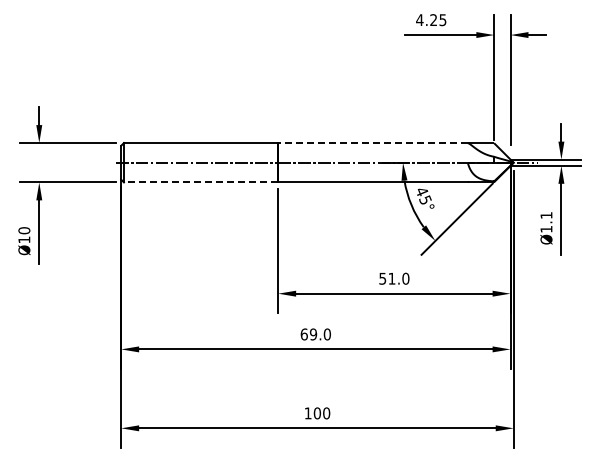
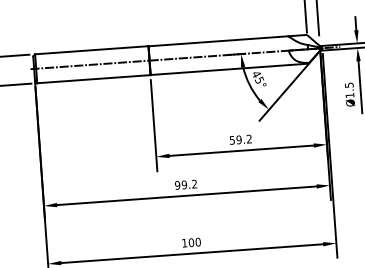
line: (373, 143) -> (218, 41), dashed -> solid
line: (200, 182) -> (93, 79), dashed -> solid
text: (546, 215) -> (349, 85), Ø1.1 -> Ø1.5
text: (398, 278) -> (243, 139), 51.0 -> 59.2
text: (315, 334) -> (185, 184), 69.0 -> 99.2

